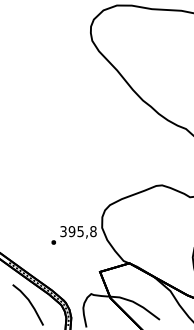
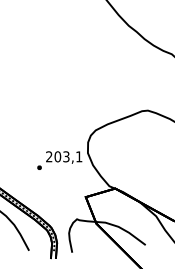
text: (78, 231) -> (64, 156), 395,8 -> 203,1

